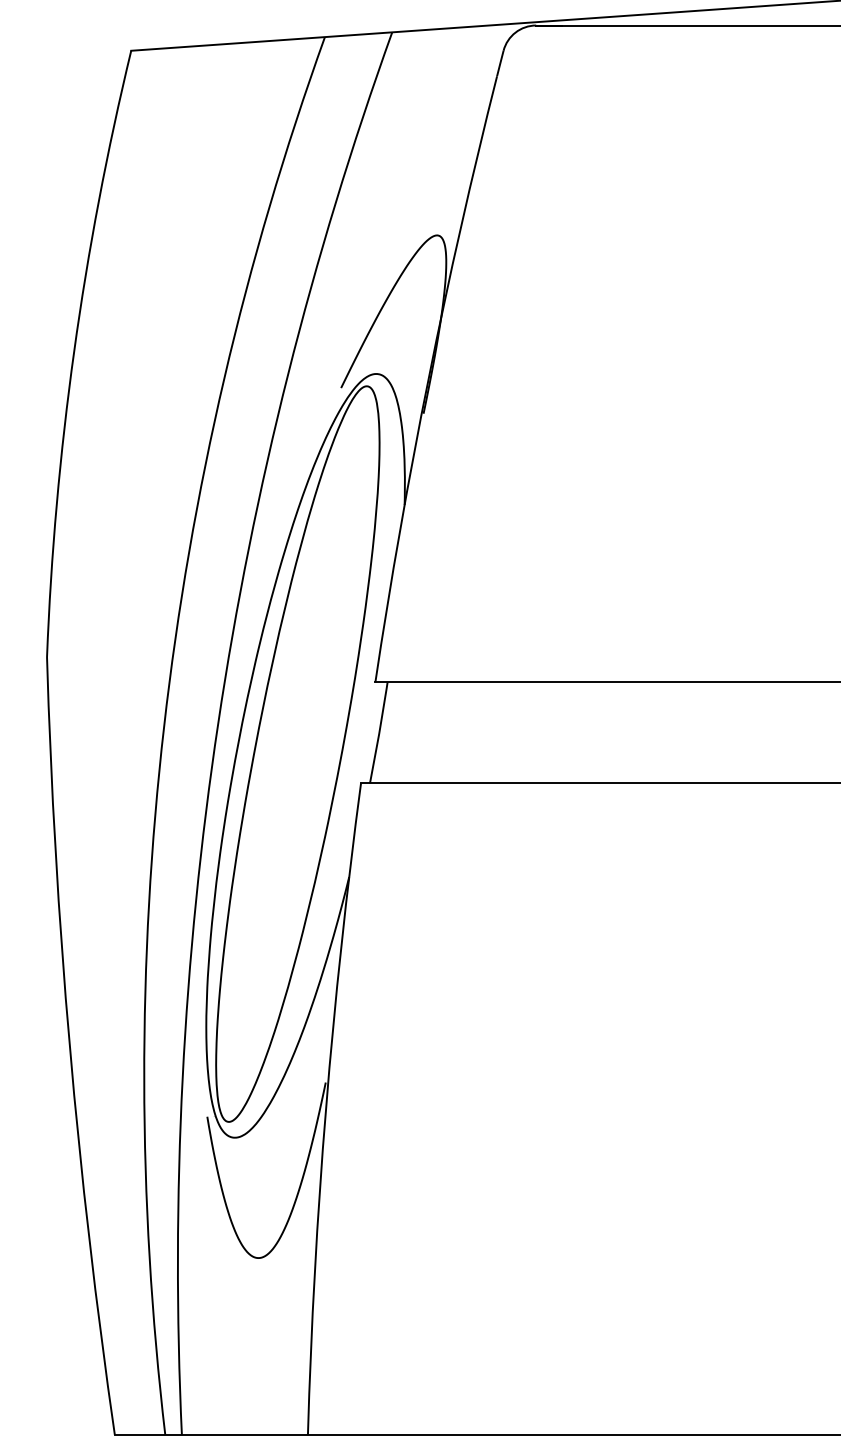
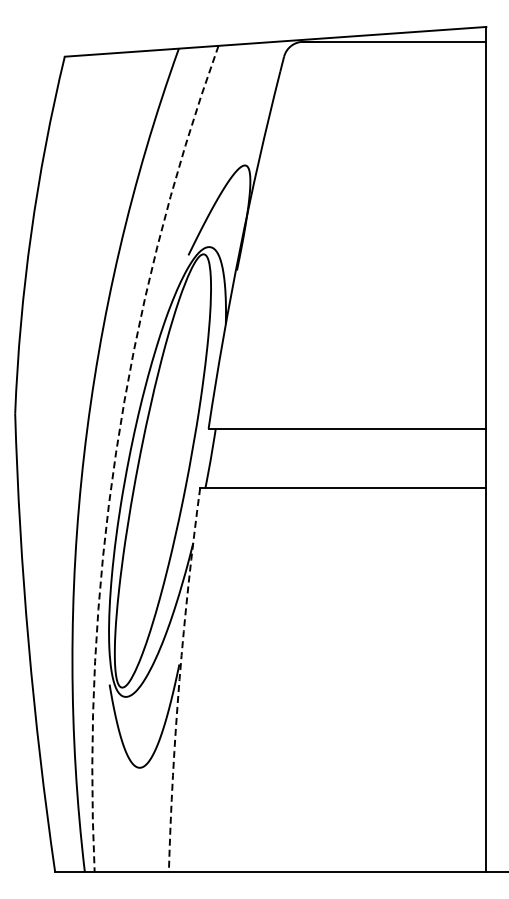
arc: (219, 722) -> (116, 452), solid -> dashed
arc: (325, 1108) -> (179, 679), solid -> dashed

